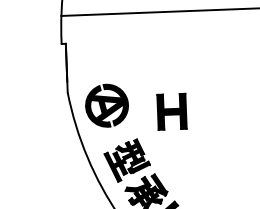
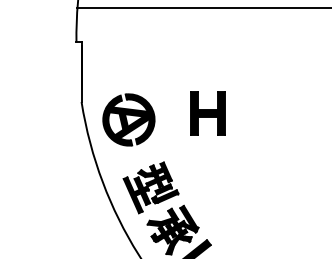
part: (171, 111) -> (207, 113), moved

